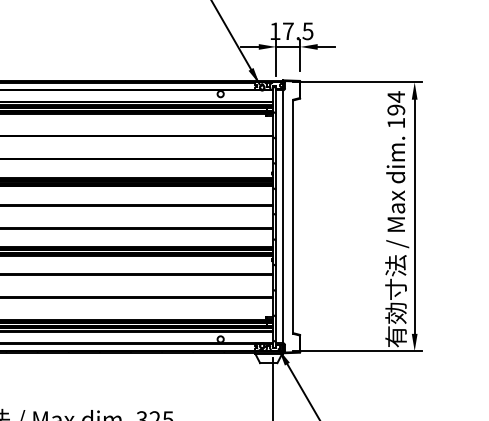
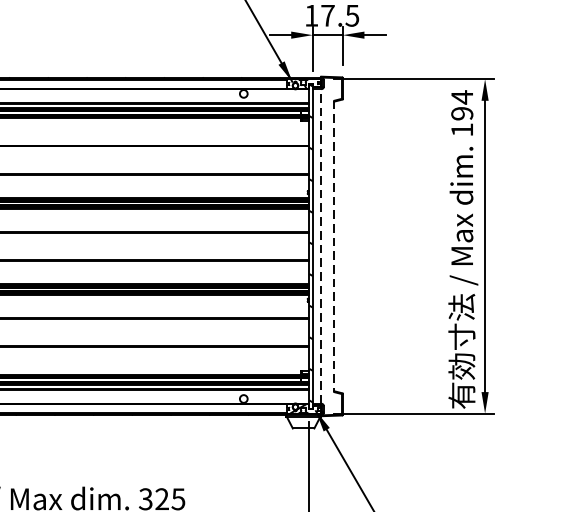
line: (283, 216) -> (321, 246), solid -> dashed
line: (293, 217) -> (334, 247), solid -> dashed

